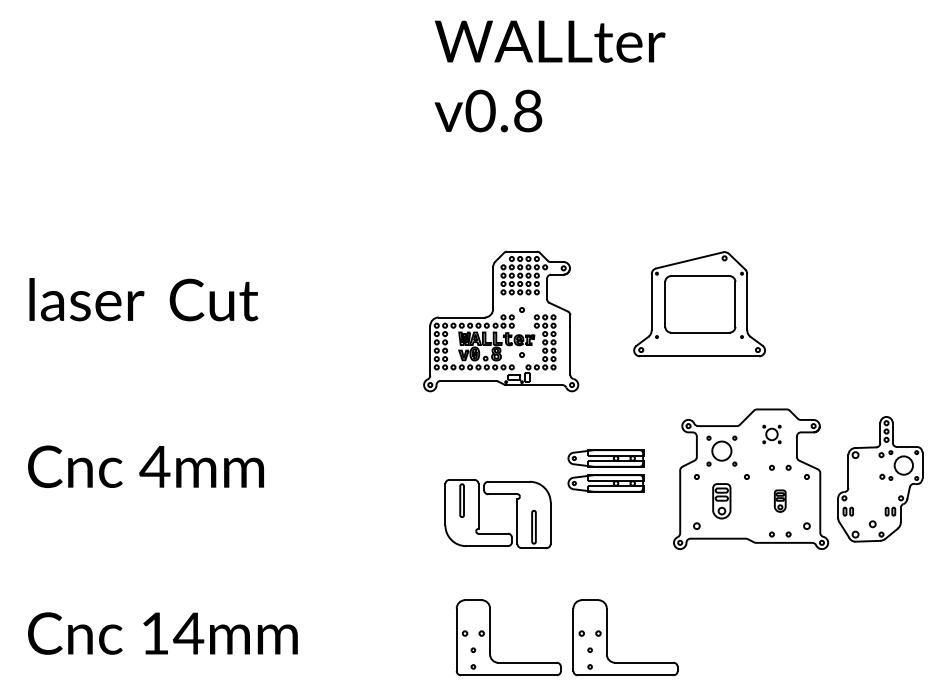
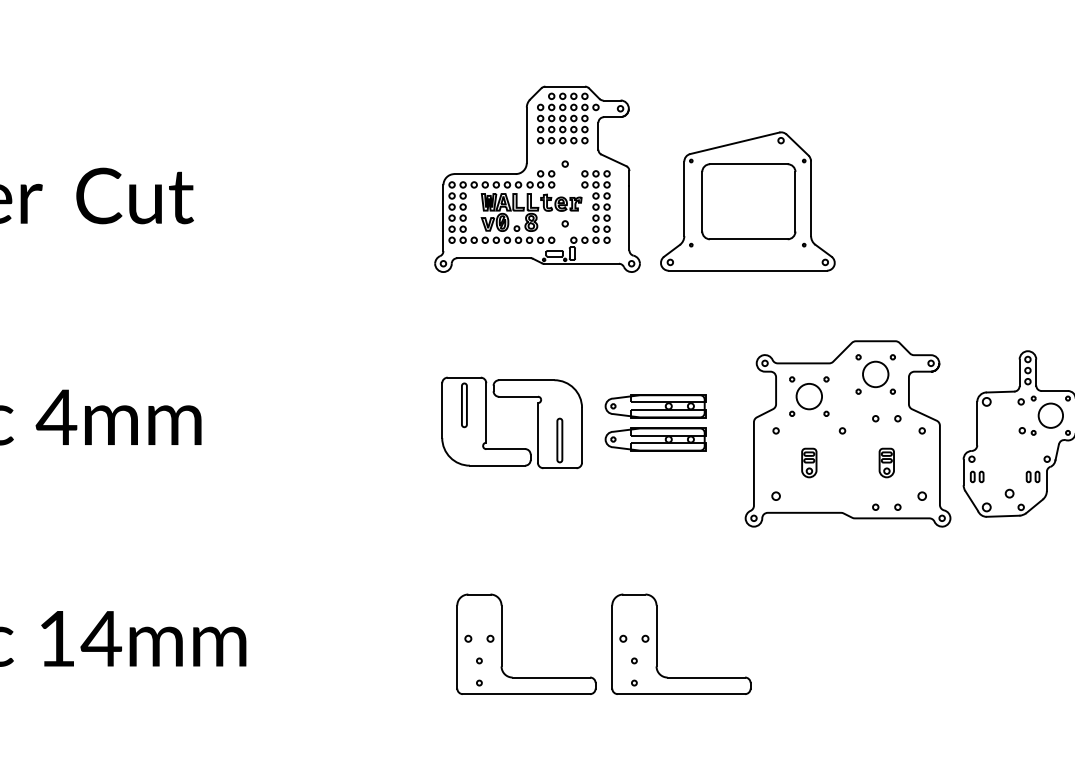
part: (699, 304) -> (747, 201), moved
part: (501, 321) -> (537, 179), moved
part: (771, 434) -> (875, 374), size x1.67
part: (721, 500) -> (808, 462), size x0.62
part: (479, 513) -> (487, 422), moved

